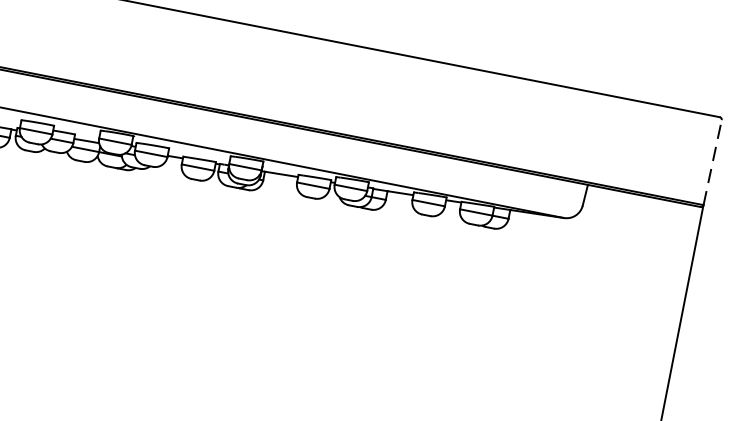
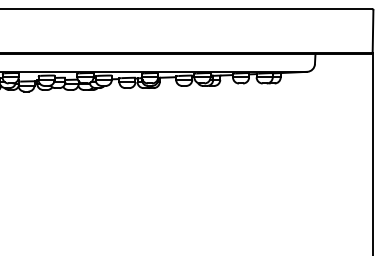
line: (713, 160) -> (373, 30), dashed -> solid

